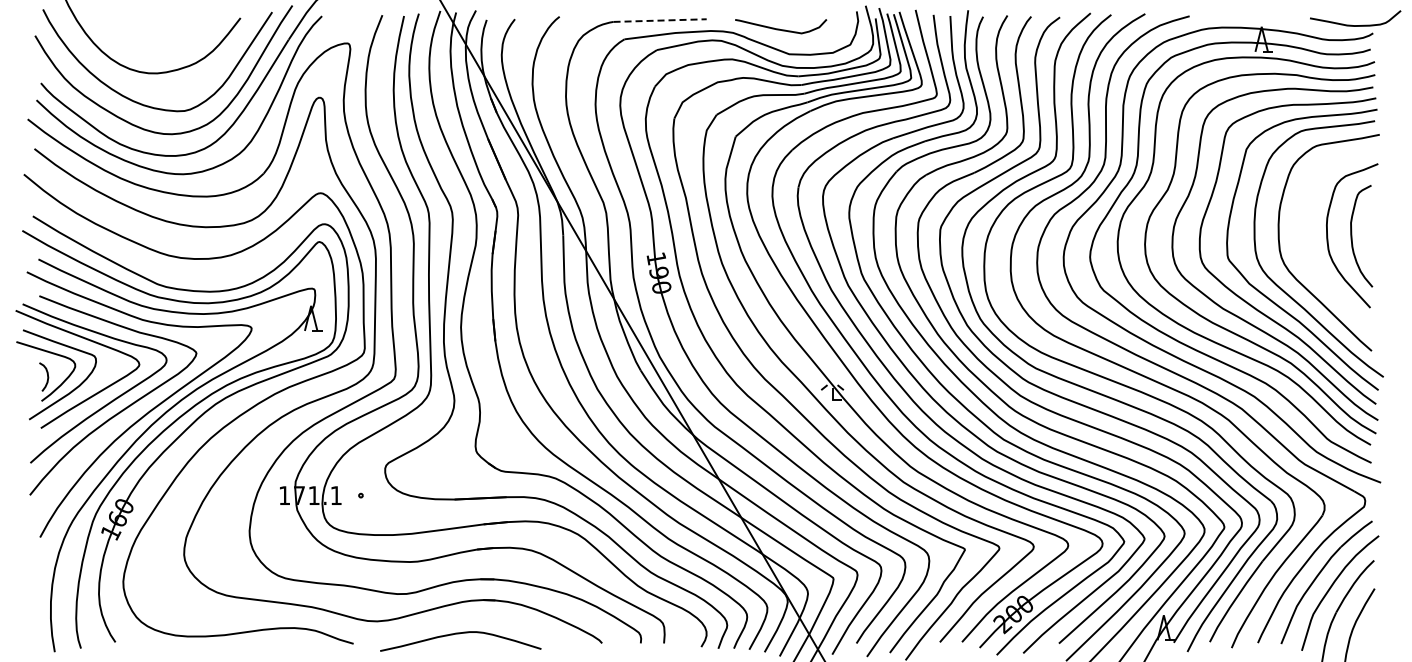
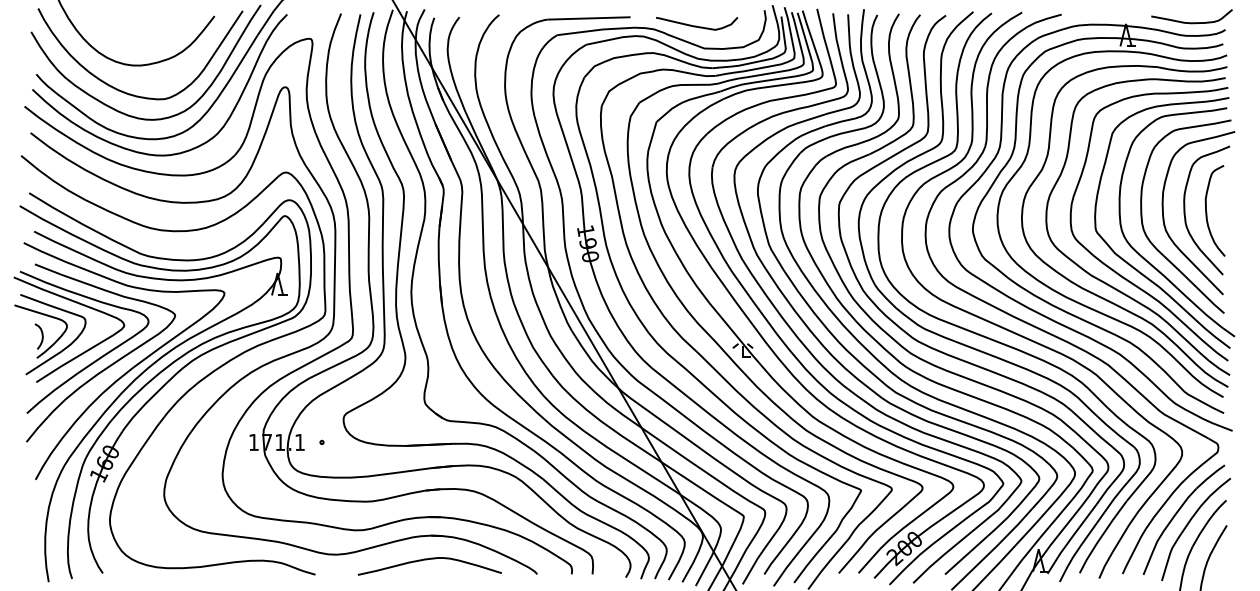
line: (660, 20) -> (589, 18), dashed -> solid
curve: (1355, 25) -> (1191, 22), moved
curve: (1304, 240) -> (1164, 214), added
curve: (459, 634) -> (428, 560), moved

